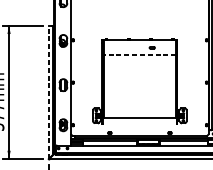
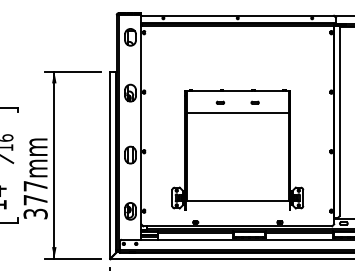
part: (127, 47) -> (220, 102), added
line: (139, 54) -> (237, 112), dashed -> solid
line: (49, 91) -> (110, 164), dashed -> solid

